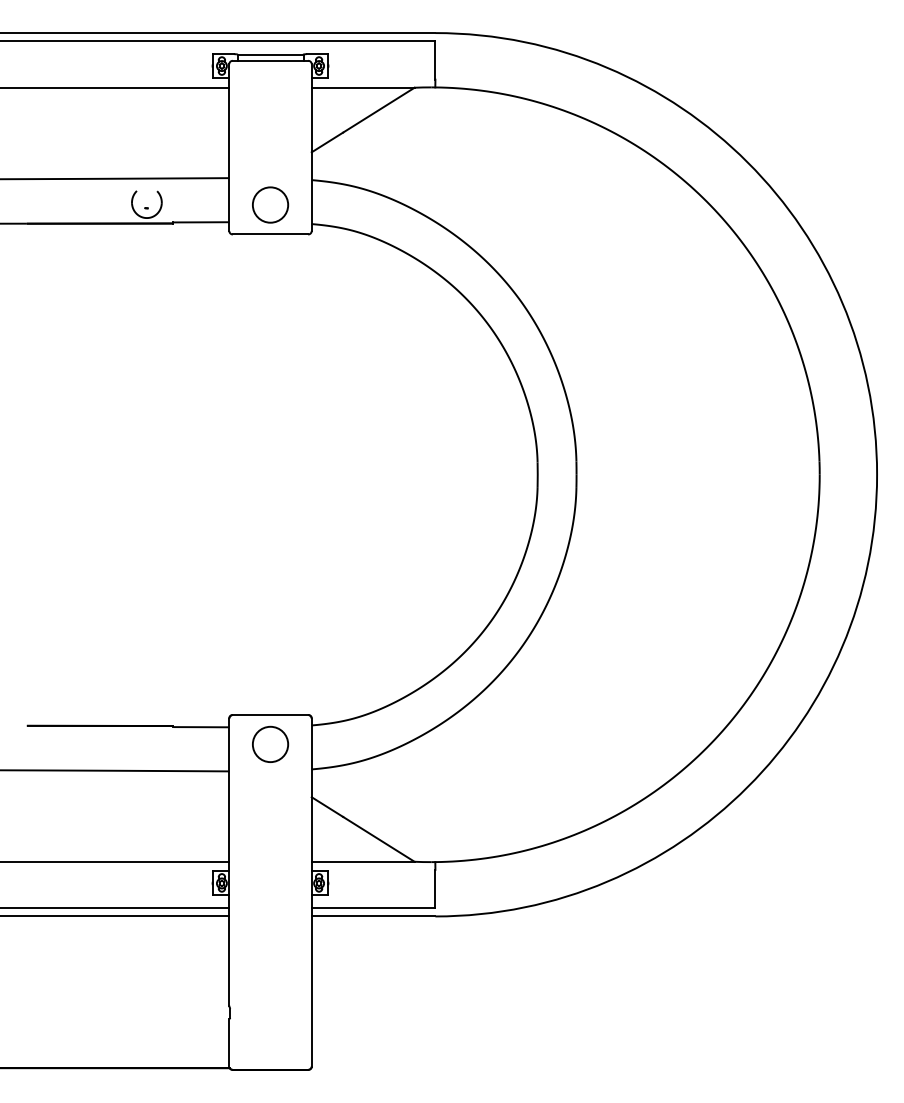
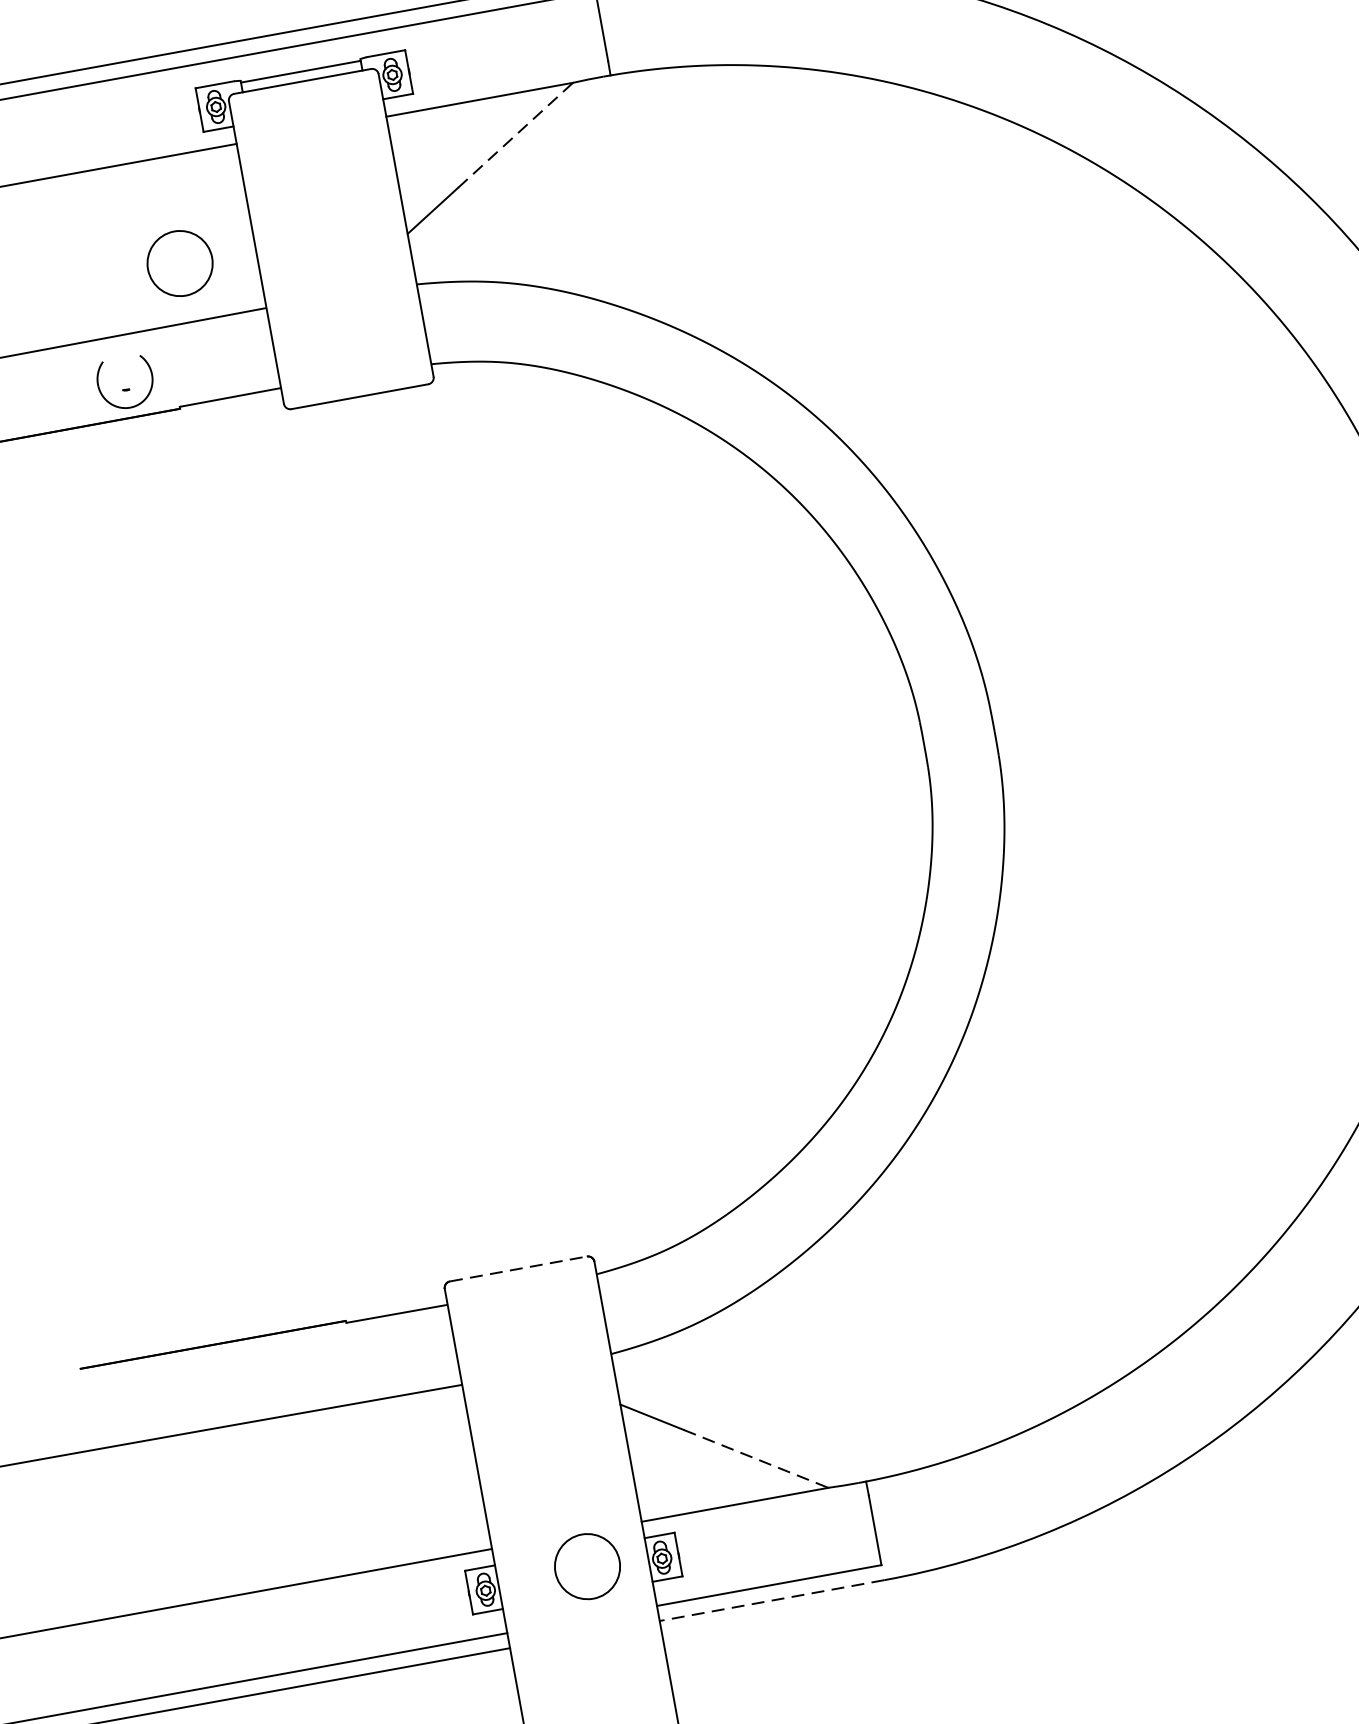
line: (379, 109) -> (516, 133), solid -> dashed
circle: (270, 204) -> (179, 262), moved
line: (270, 715) -> (518, 1269), solid -> dashed
circle: (270, 743) -> (587, 1564), moved
line: (379, 839) -> (757, 1458), solid -> dashed
line: (373, 916) -> (771, 1600), solid -> dashed

